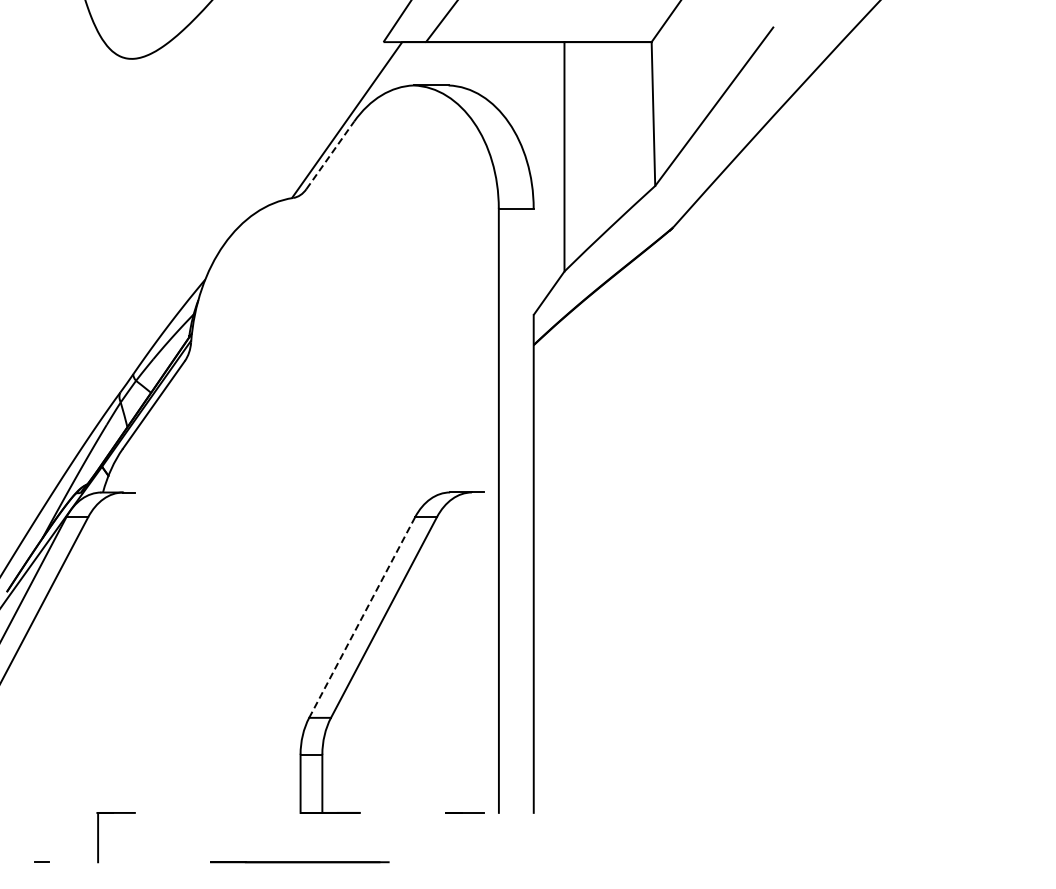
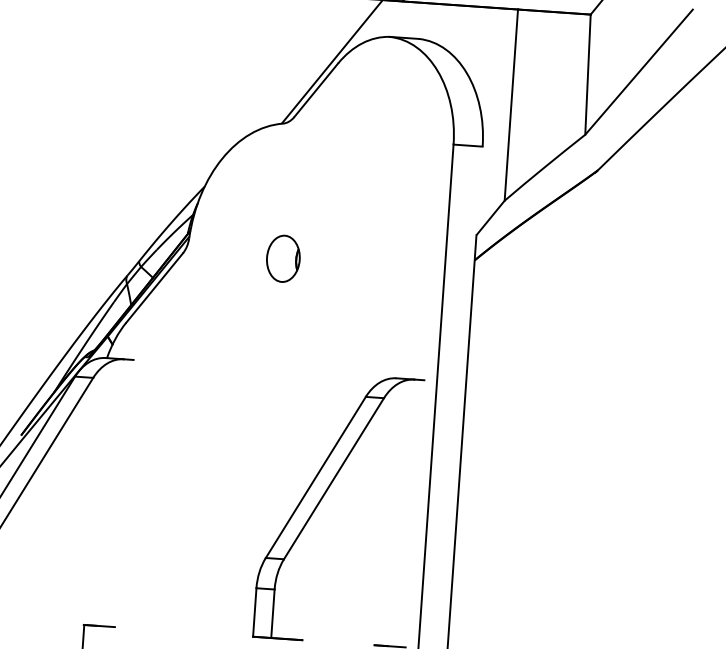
line: (330, 154) -> (316, 89), dashed -> solid
part: (304, 358) -> (282, 258), added
line: (361, 617) -> (315, 477), dashed -> solid

